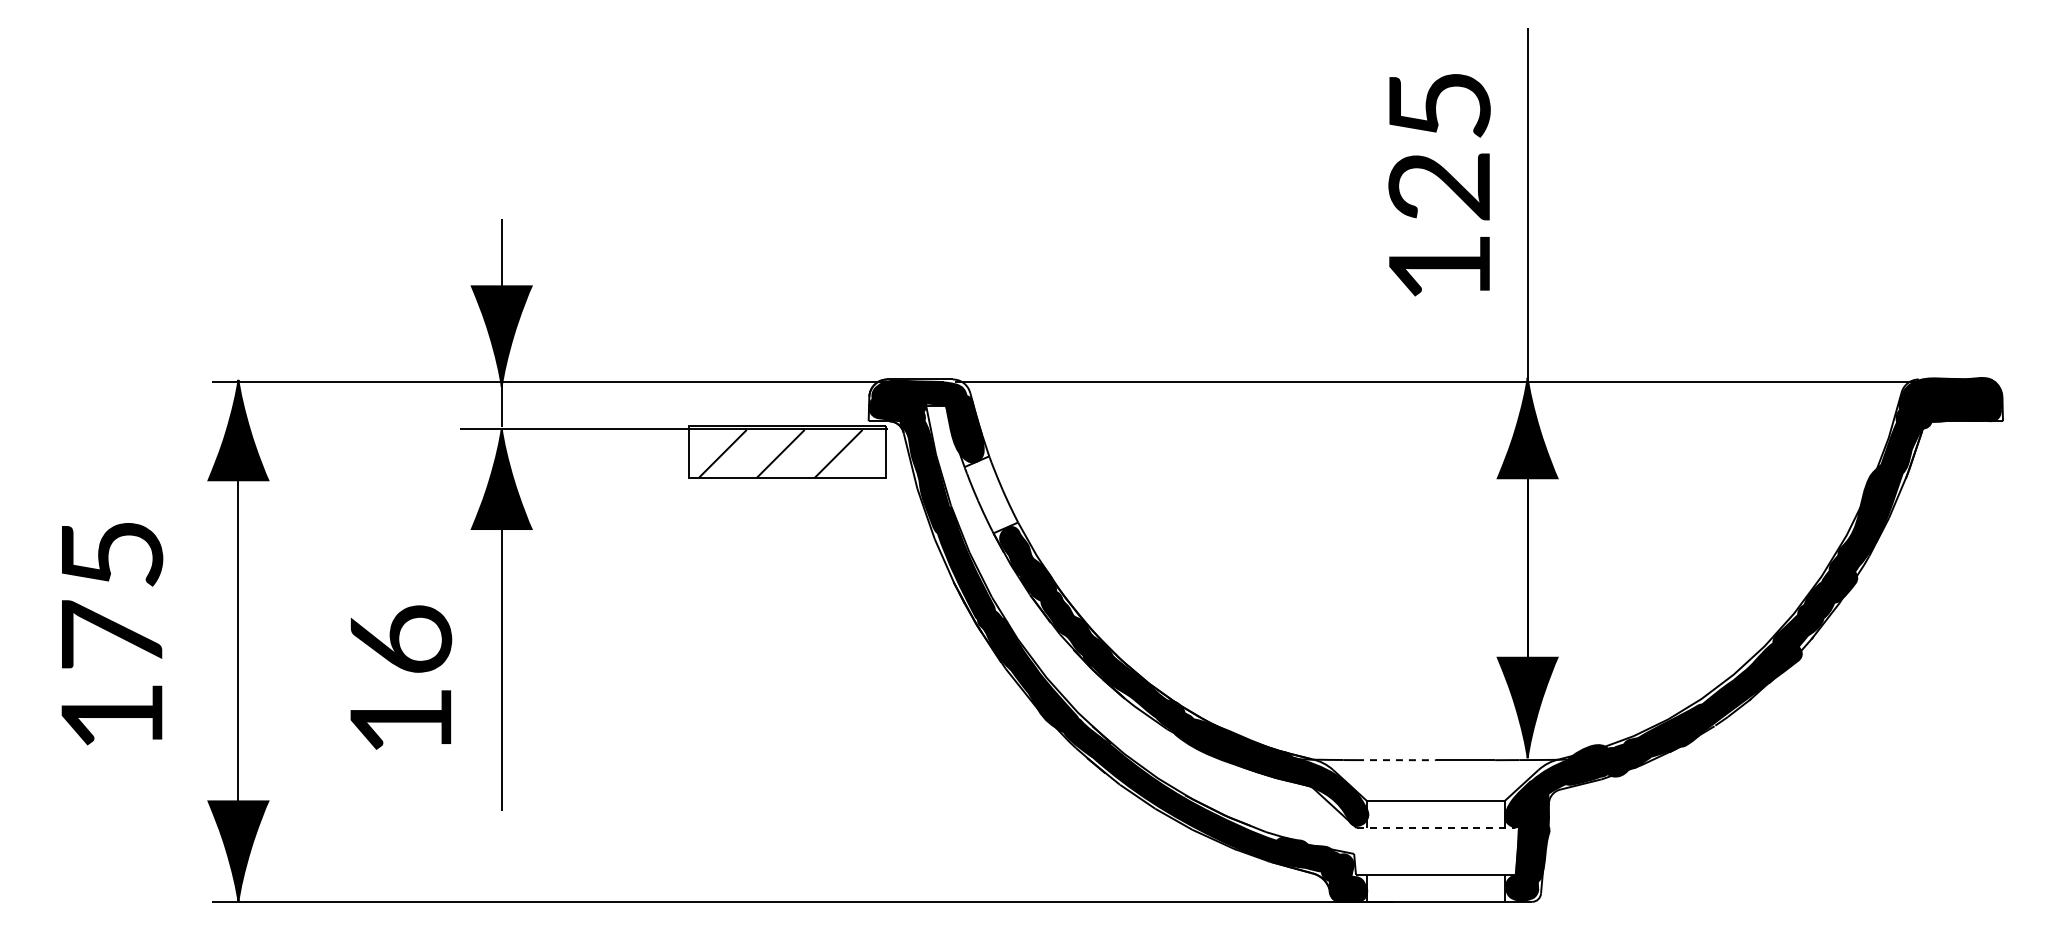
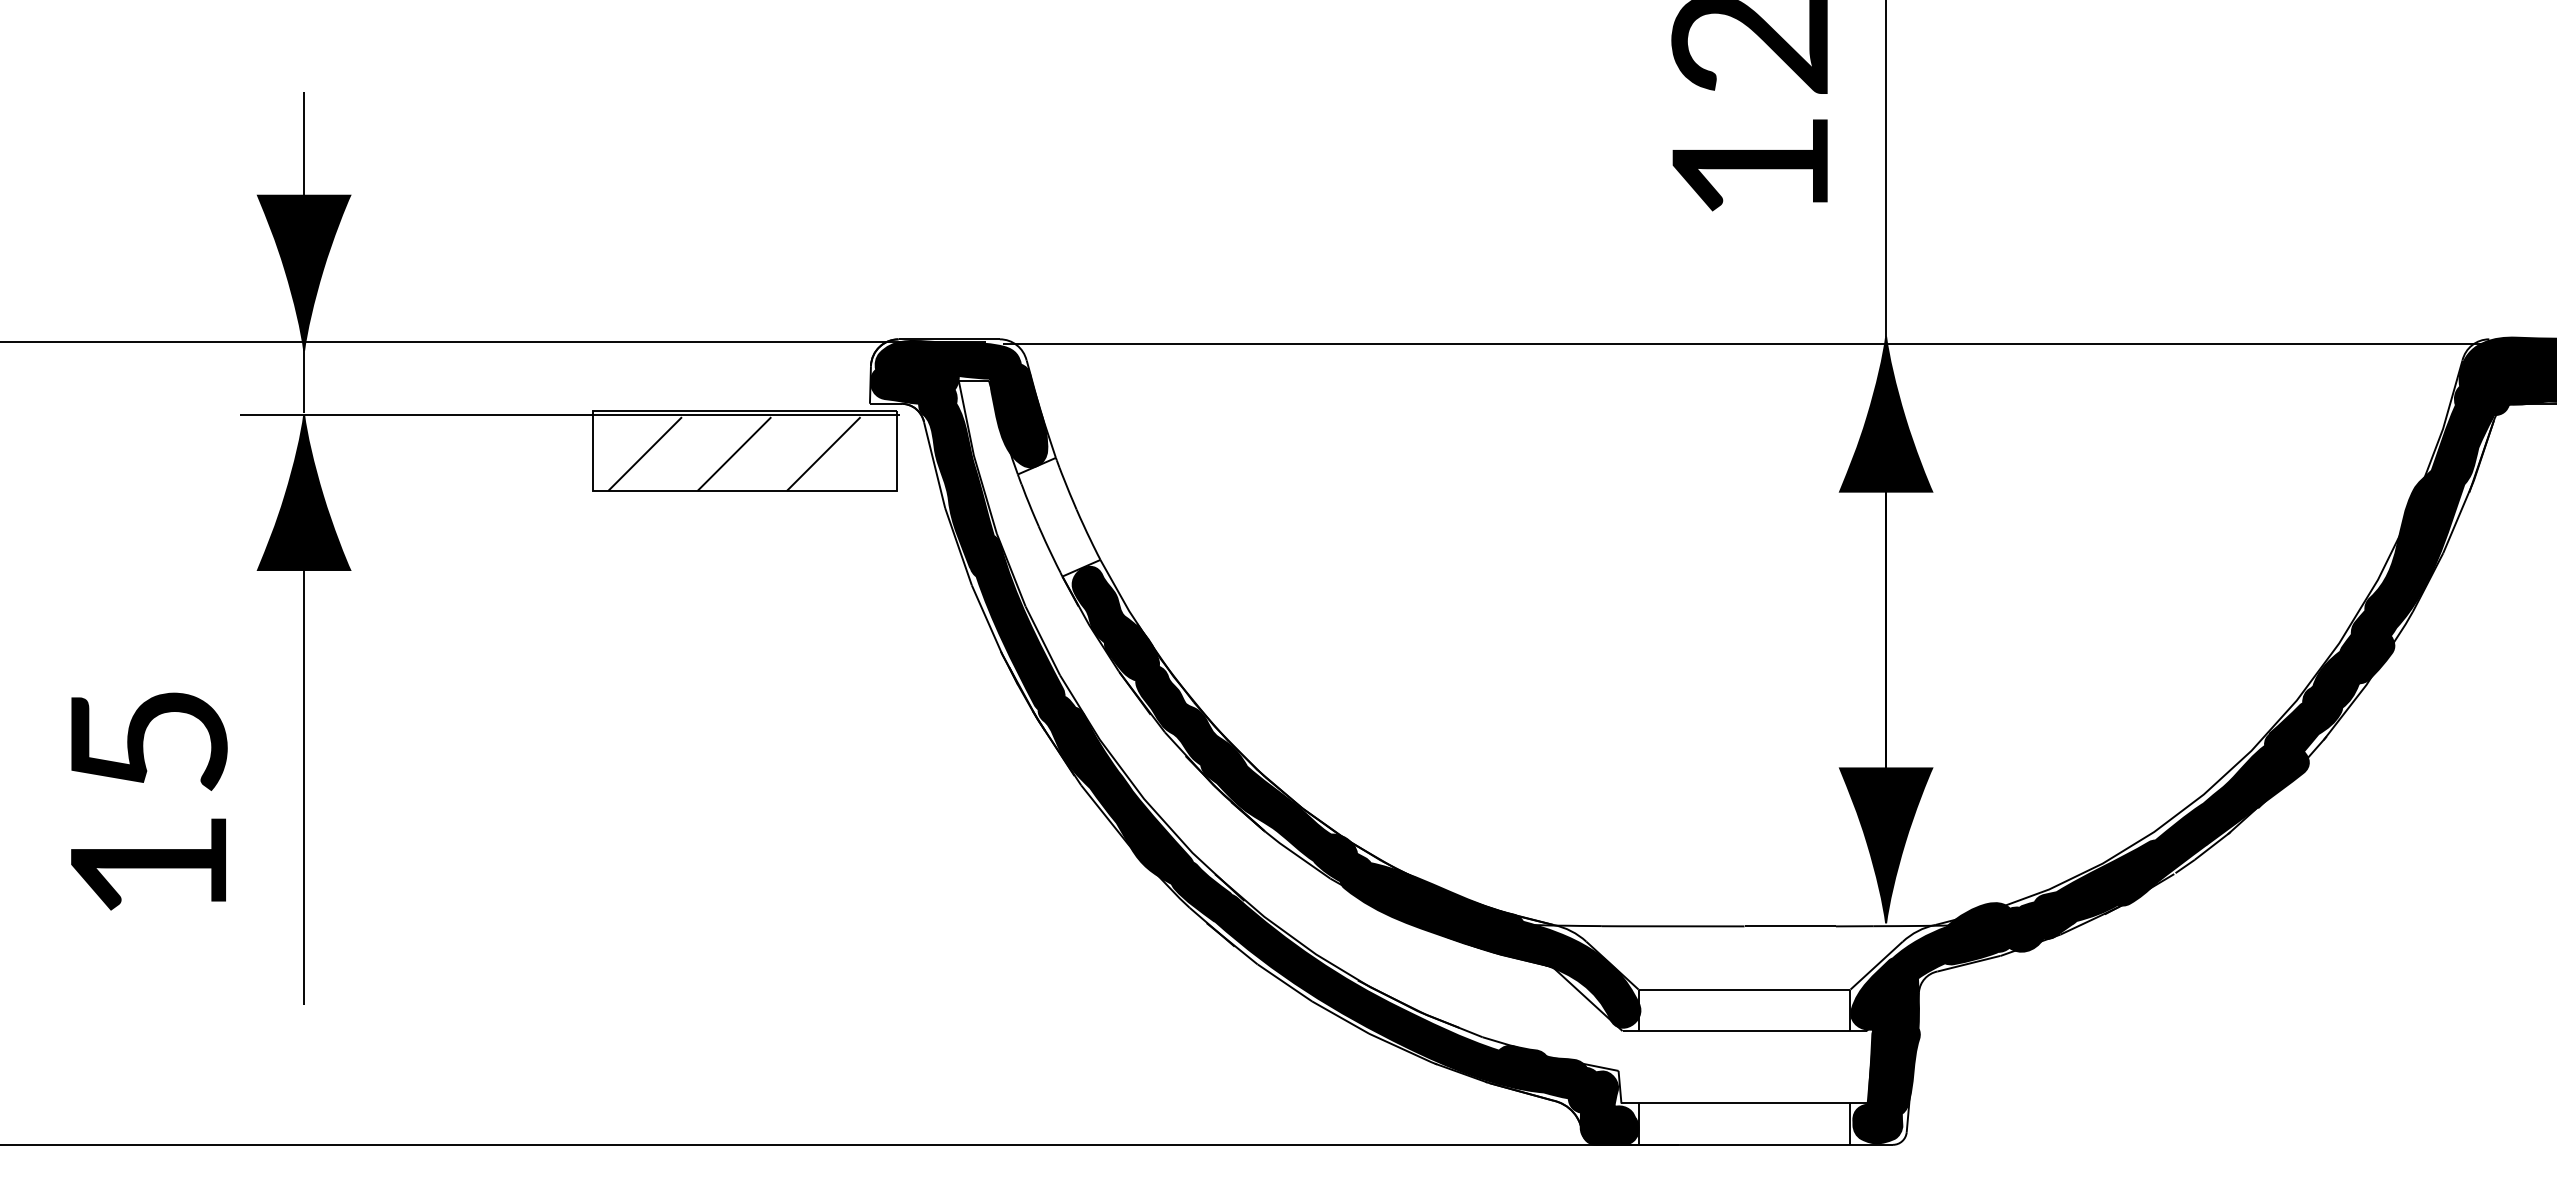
text: (401, 638) -> (149, 738), 16 -> 15
line: (1396, 760) -> (1683, 926), dashed -> solid
line: (1436, 828) -> (1745, 1031), dashed -> solid

